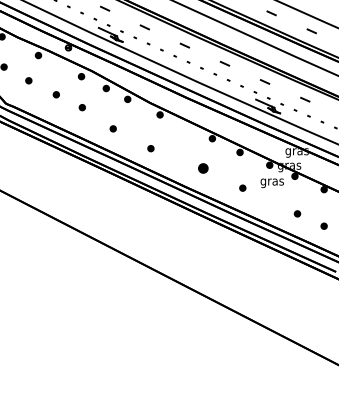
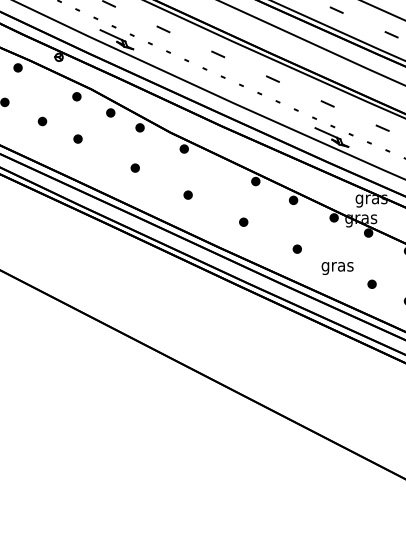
part: (112, 128) -> (134, 167), moved
part: (150, 148) -> (187, 194), moved
part: (203, 168) -> (243, 222), size x0.62
text: (271, 183) -> (336, 268), moved

